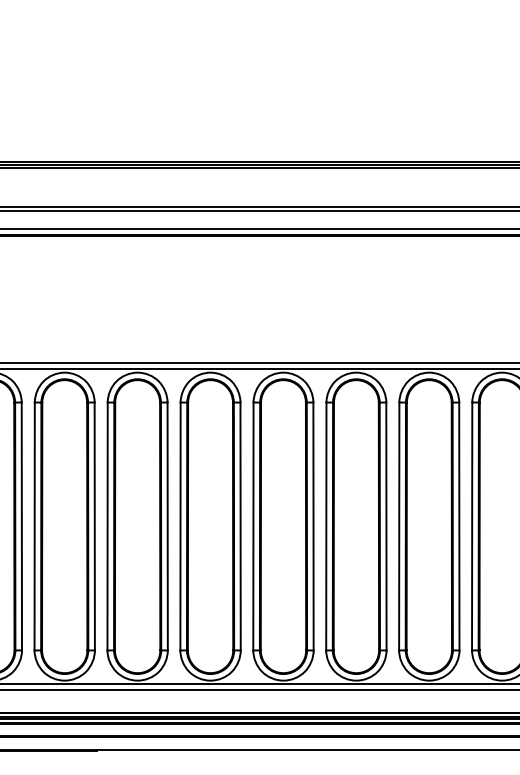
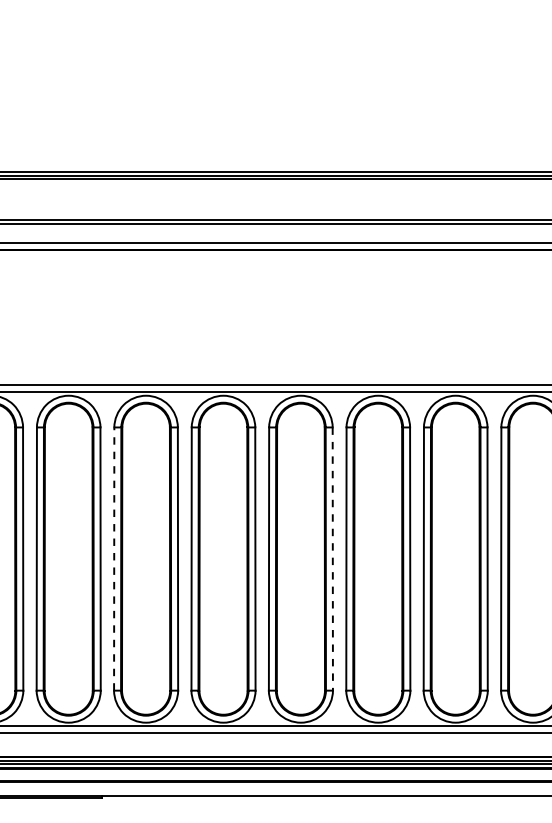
line: (107, 526) -> (114, 559), solid -> dashed
line: (313, 526) -> (332, 559), solid -> dashed

